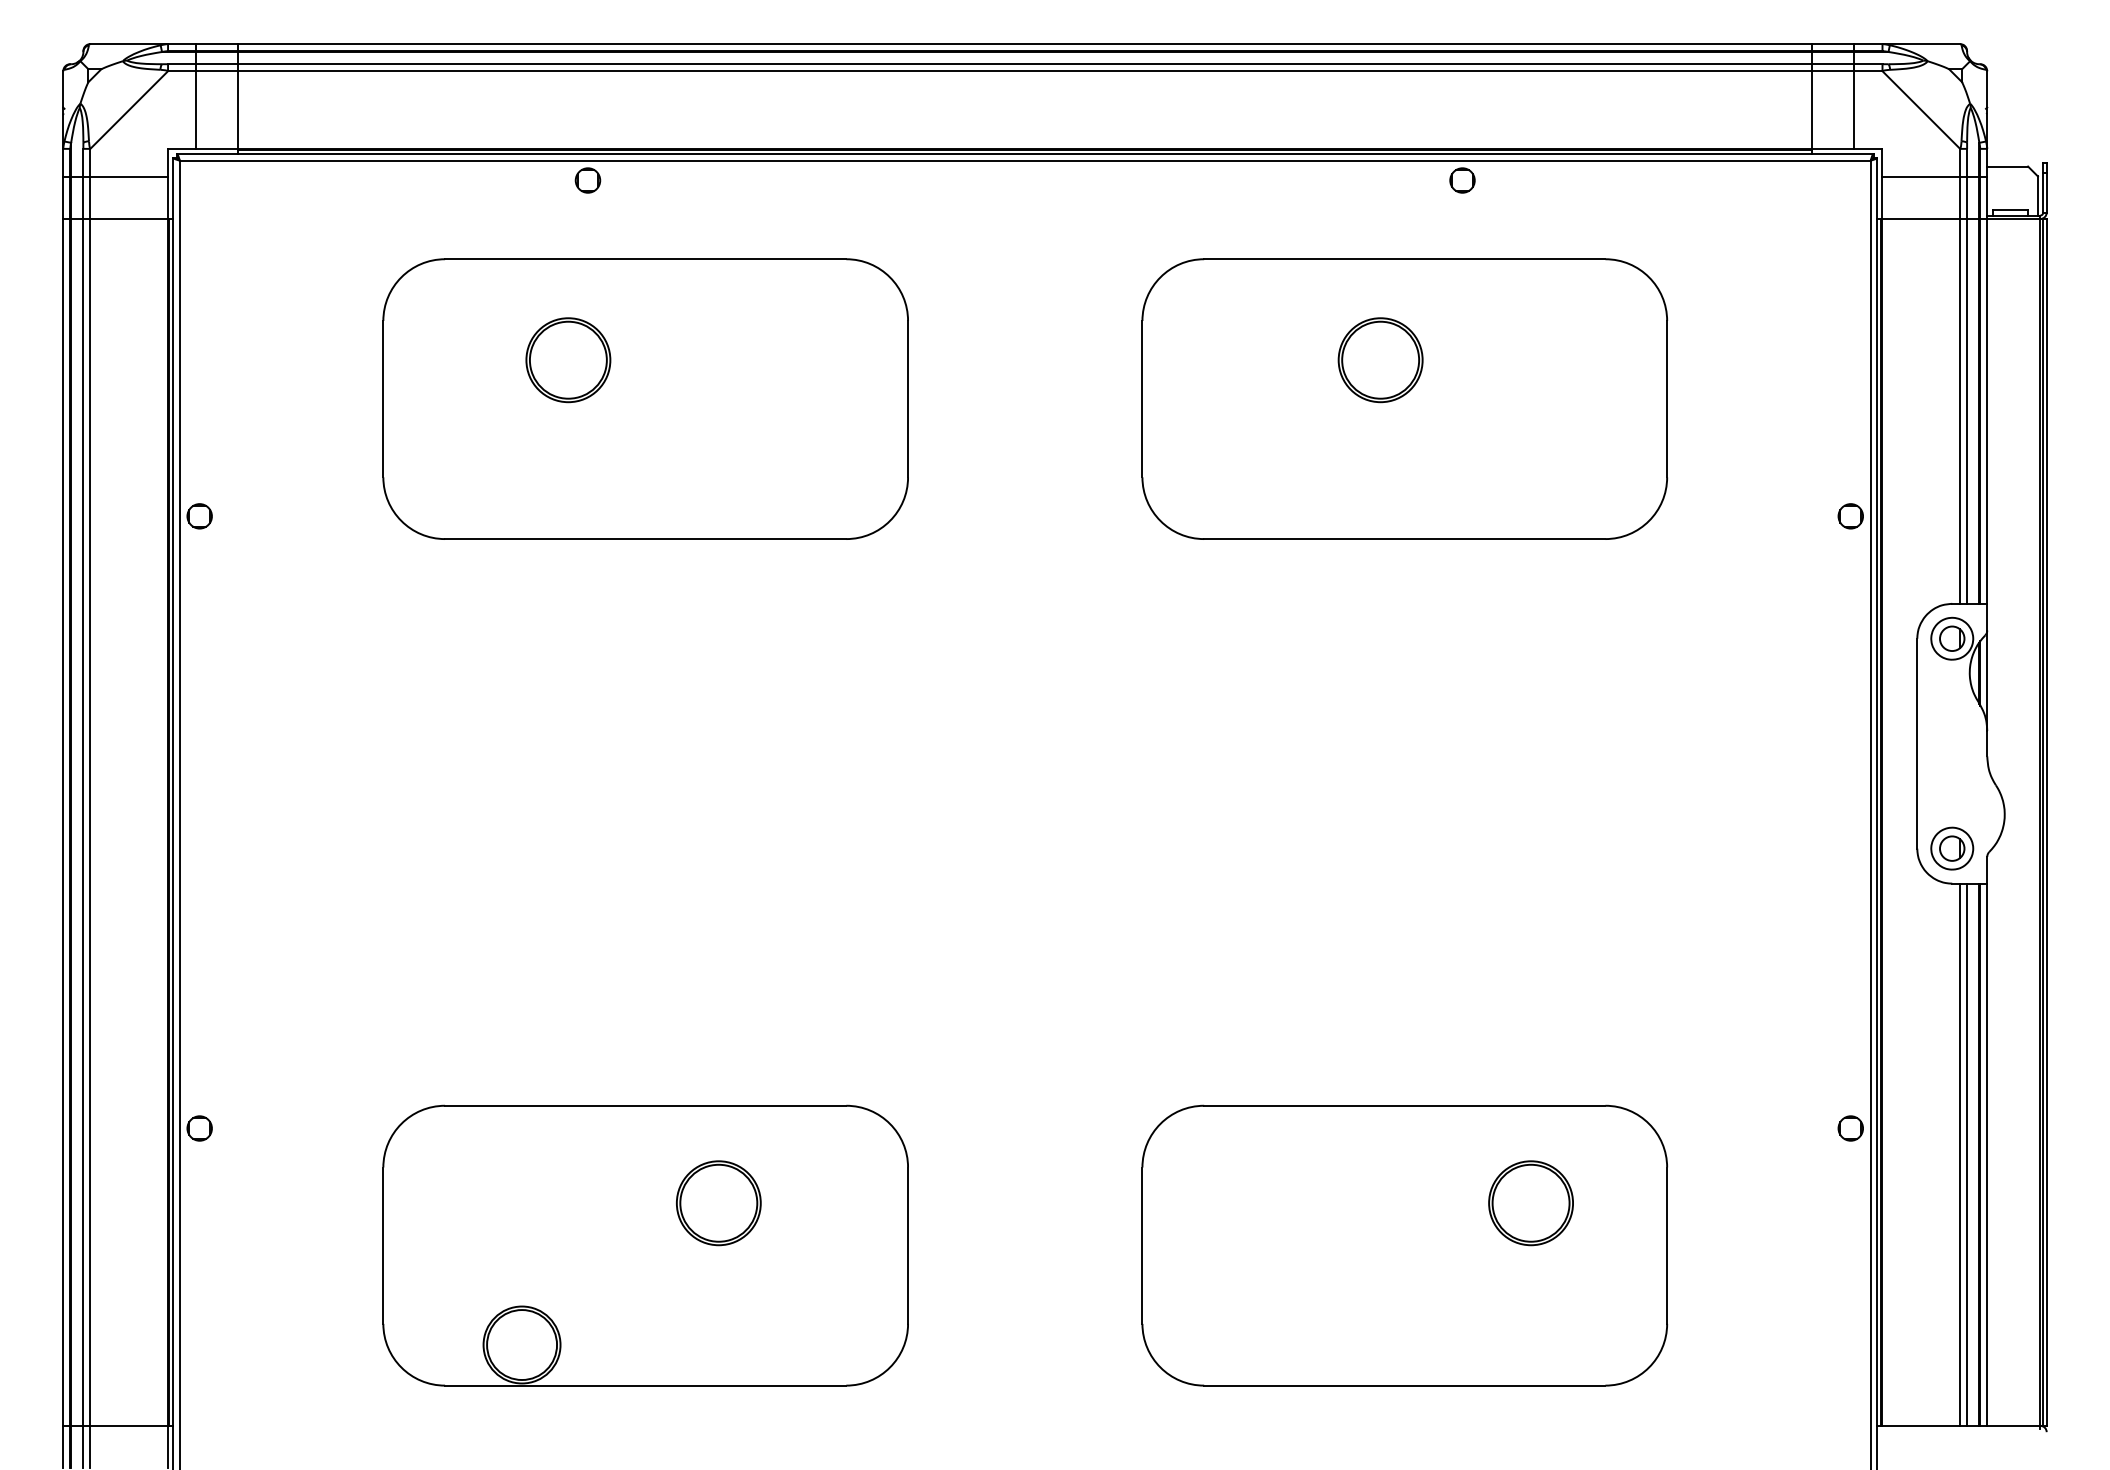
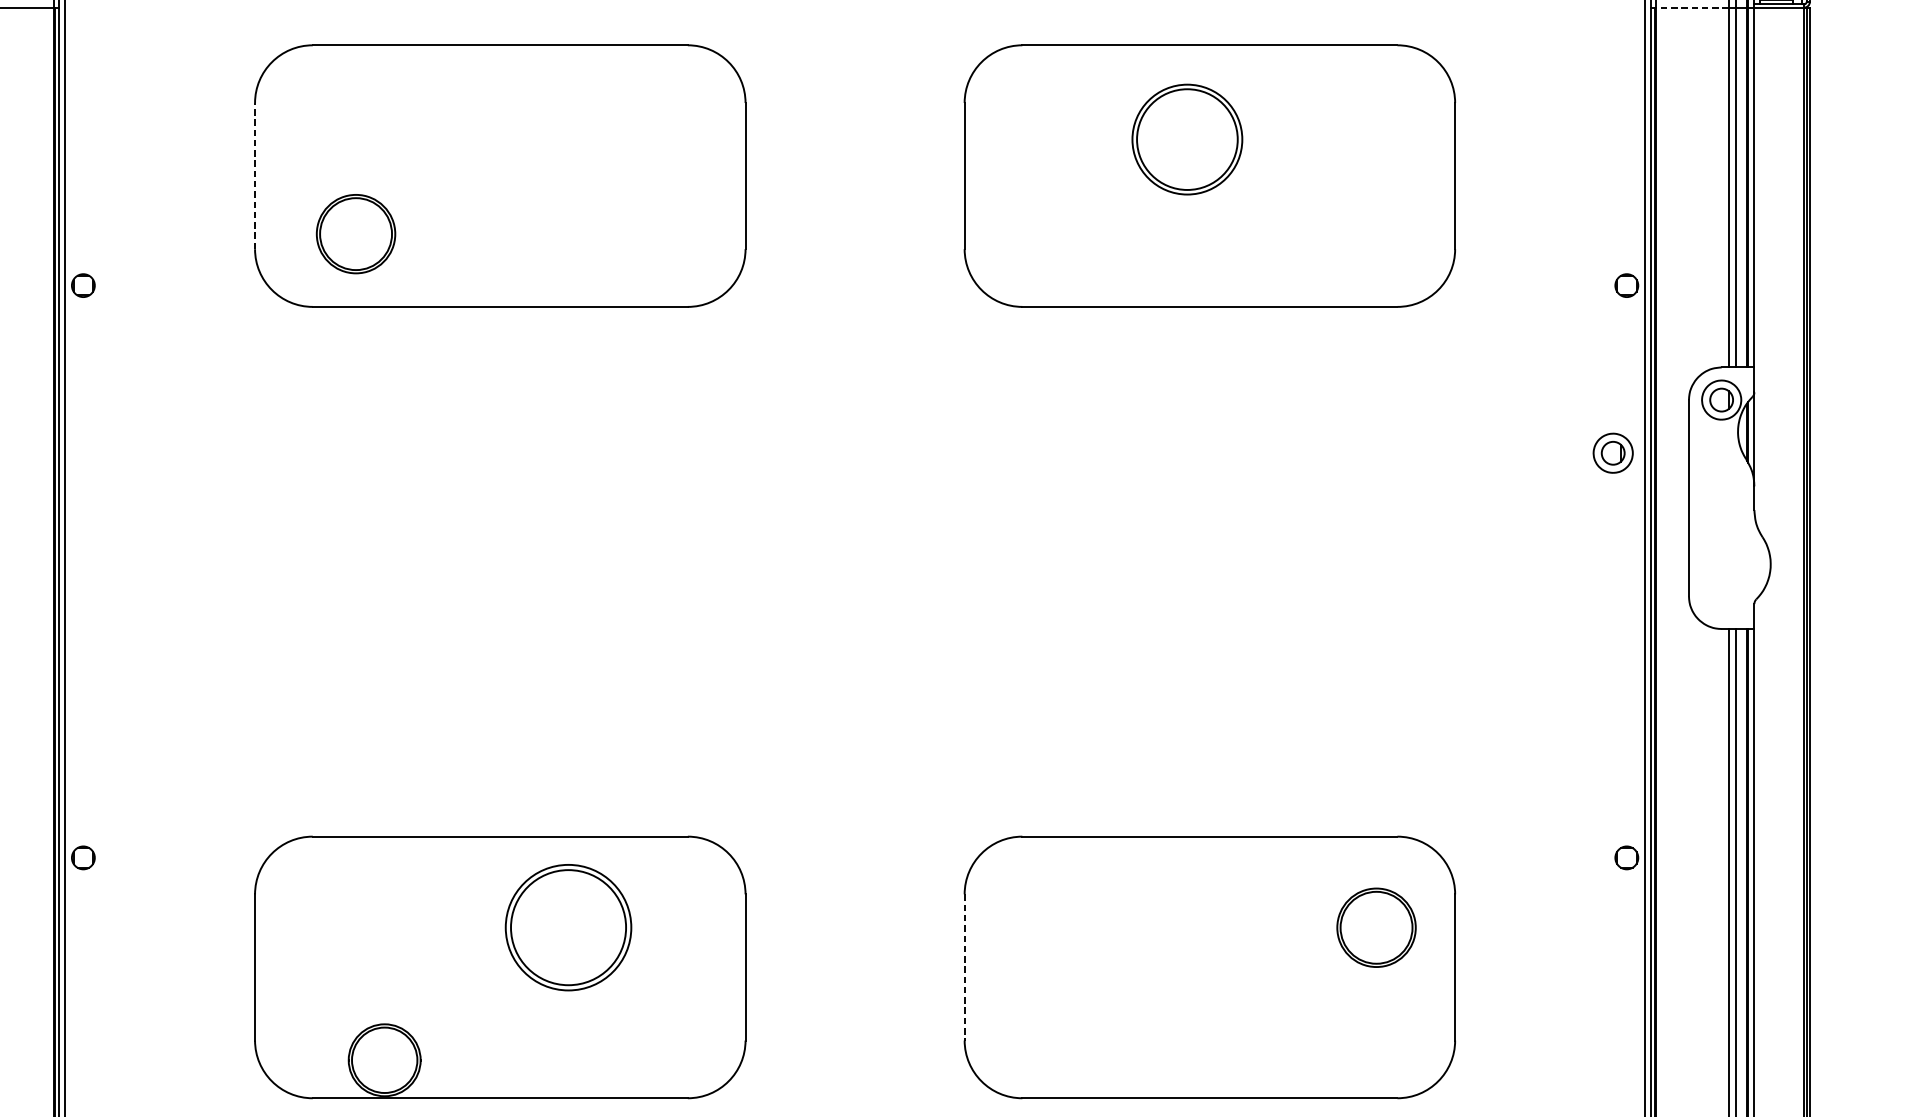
line: (1921, 219) -> (1692, 8), solid -> dashed
part: (568, 360) -> (356, 234), moved
part: (1380, 360) -> (1187, 139), size x1.4
line: (383, 398) -> (255, 175), solid -> dashed
part: (1952, 848) -> (1613, 453), moved
part: (718, 1203) -> (568, 928), size x1.6
part: (1530, 1203) -> (1376, 928), moved
line: (1142, 1246) -> (964, 968), solid -> dashed

